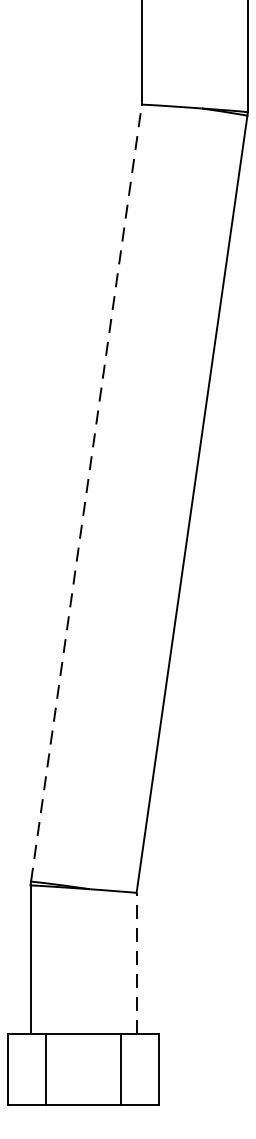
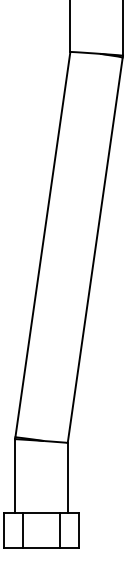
line: (85, 492) -> (42, 244), dashed -> solid
line: (136, 962) -> (67, 477), dashed -> solid

